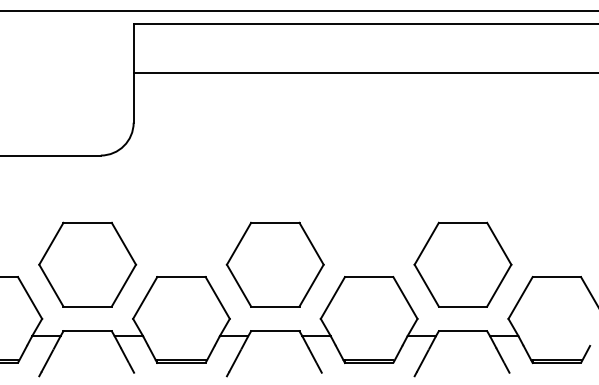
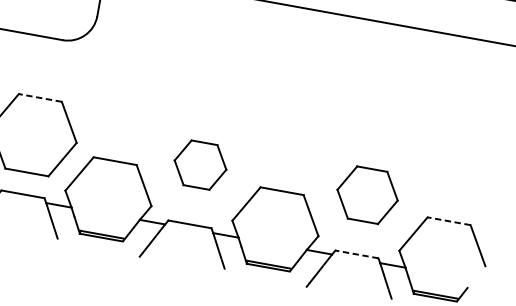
line: (87, 222) -> (40, 97), solid -> dashed
part: (274, 264) -> (199, 164), size x0.6
part: (462, 264) -> (367, 194), size x0.7
line: (556, 277) -> (448, 221), solid -> dashed
line: (462, 331) -> (356, 254), solid -> dashed

